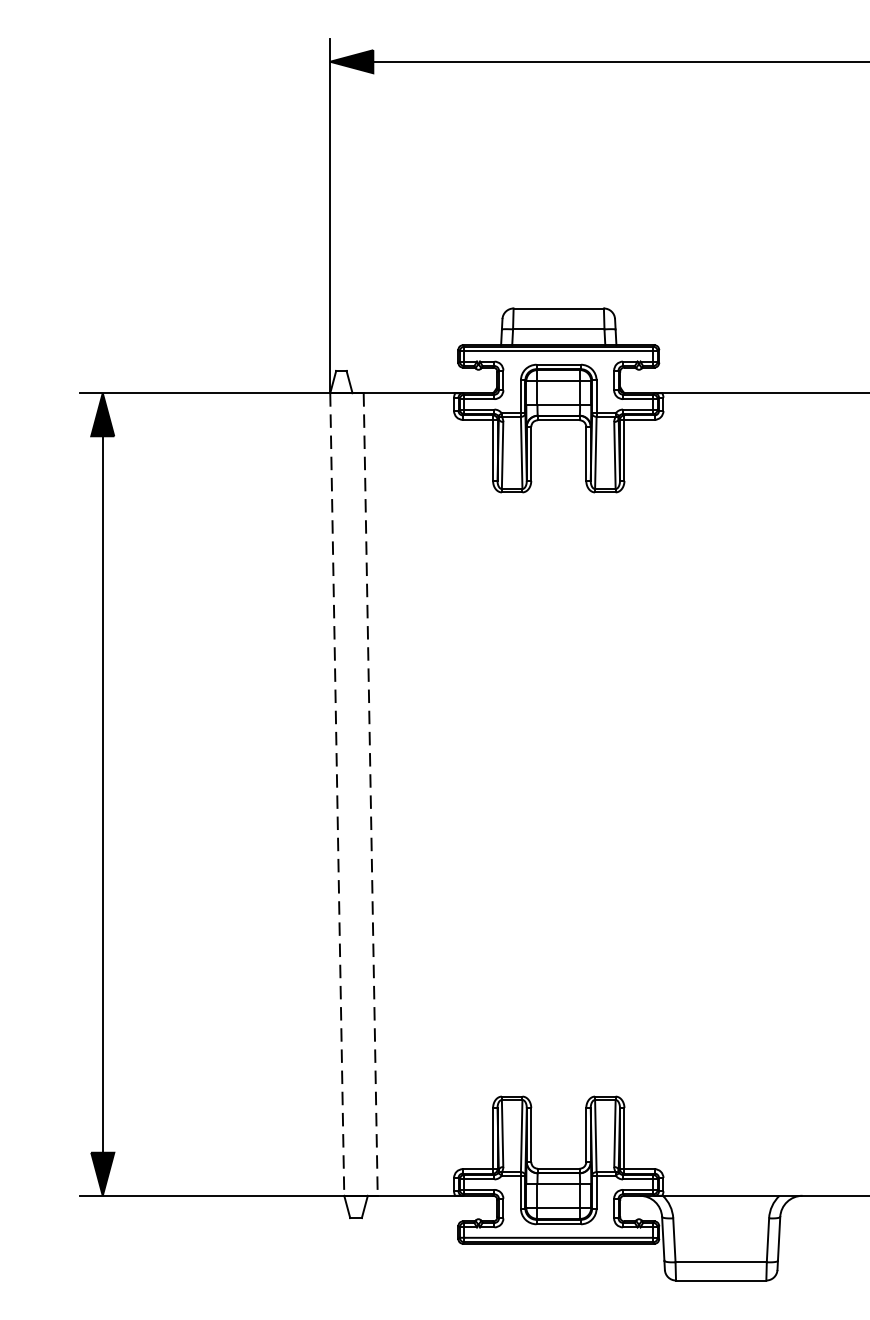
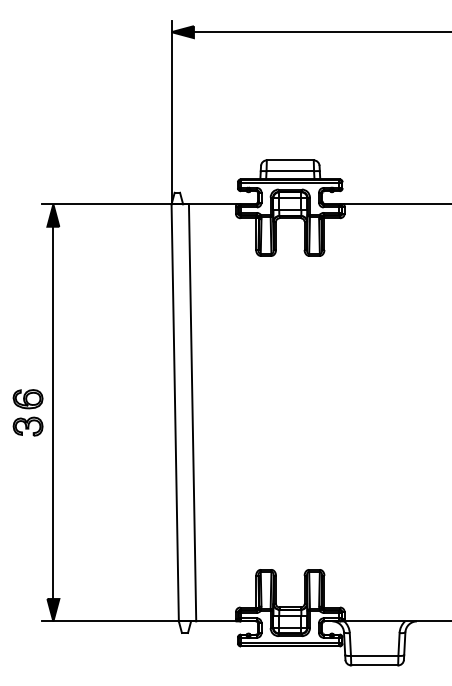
part: (52, 793) -> (27, 412), added
line: (337, 793) -> (175, 412), dashed -> solid
line: (370, 793) -> (192, 412), dashed -> solid

